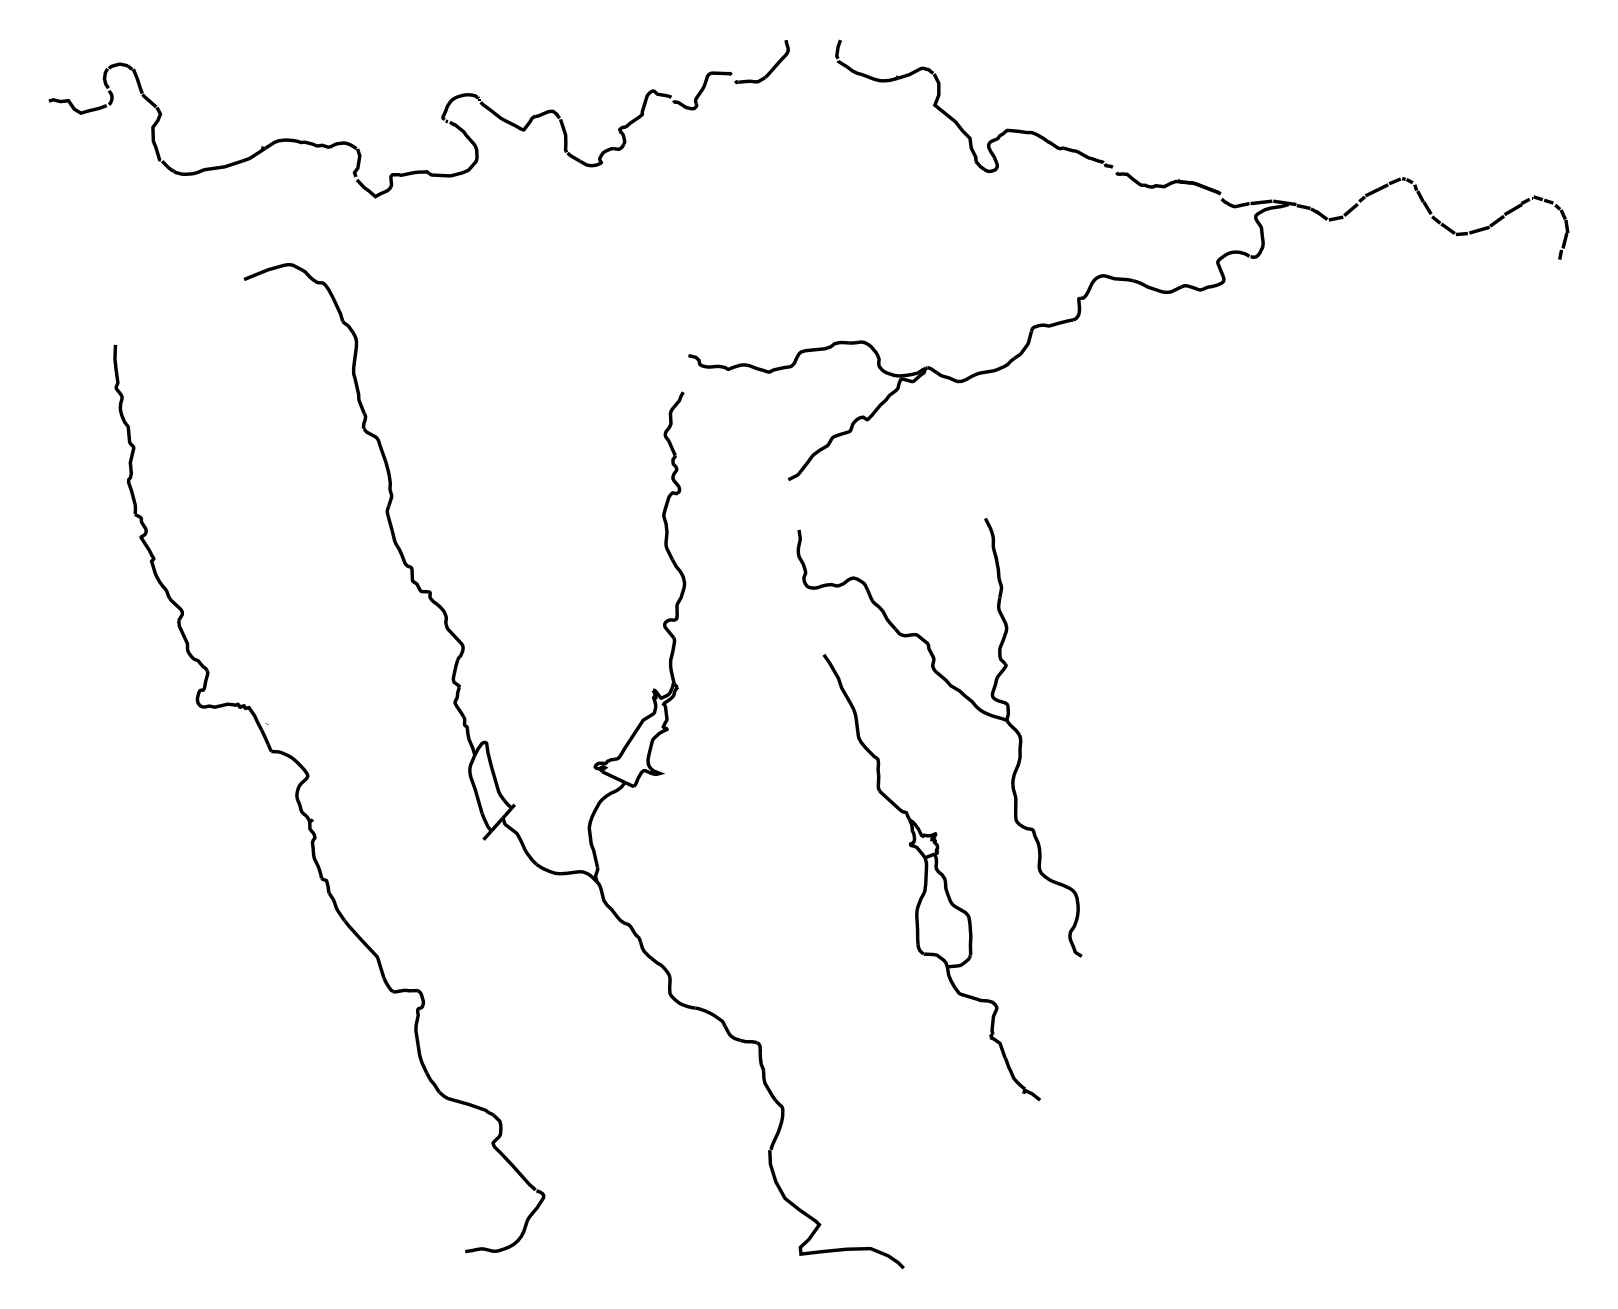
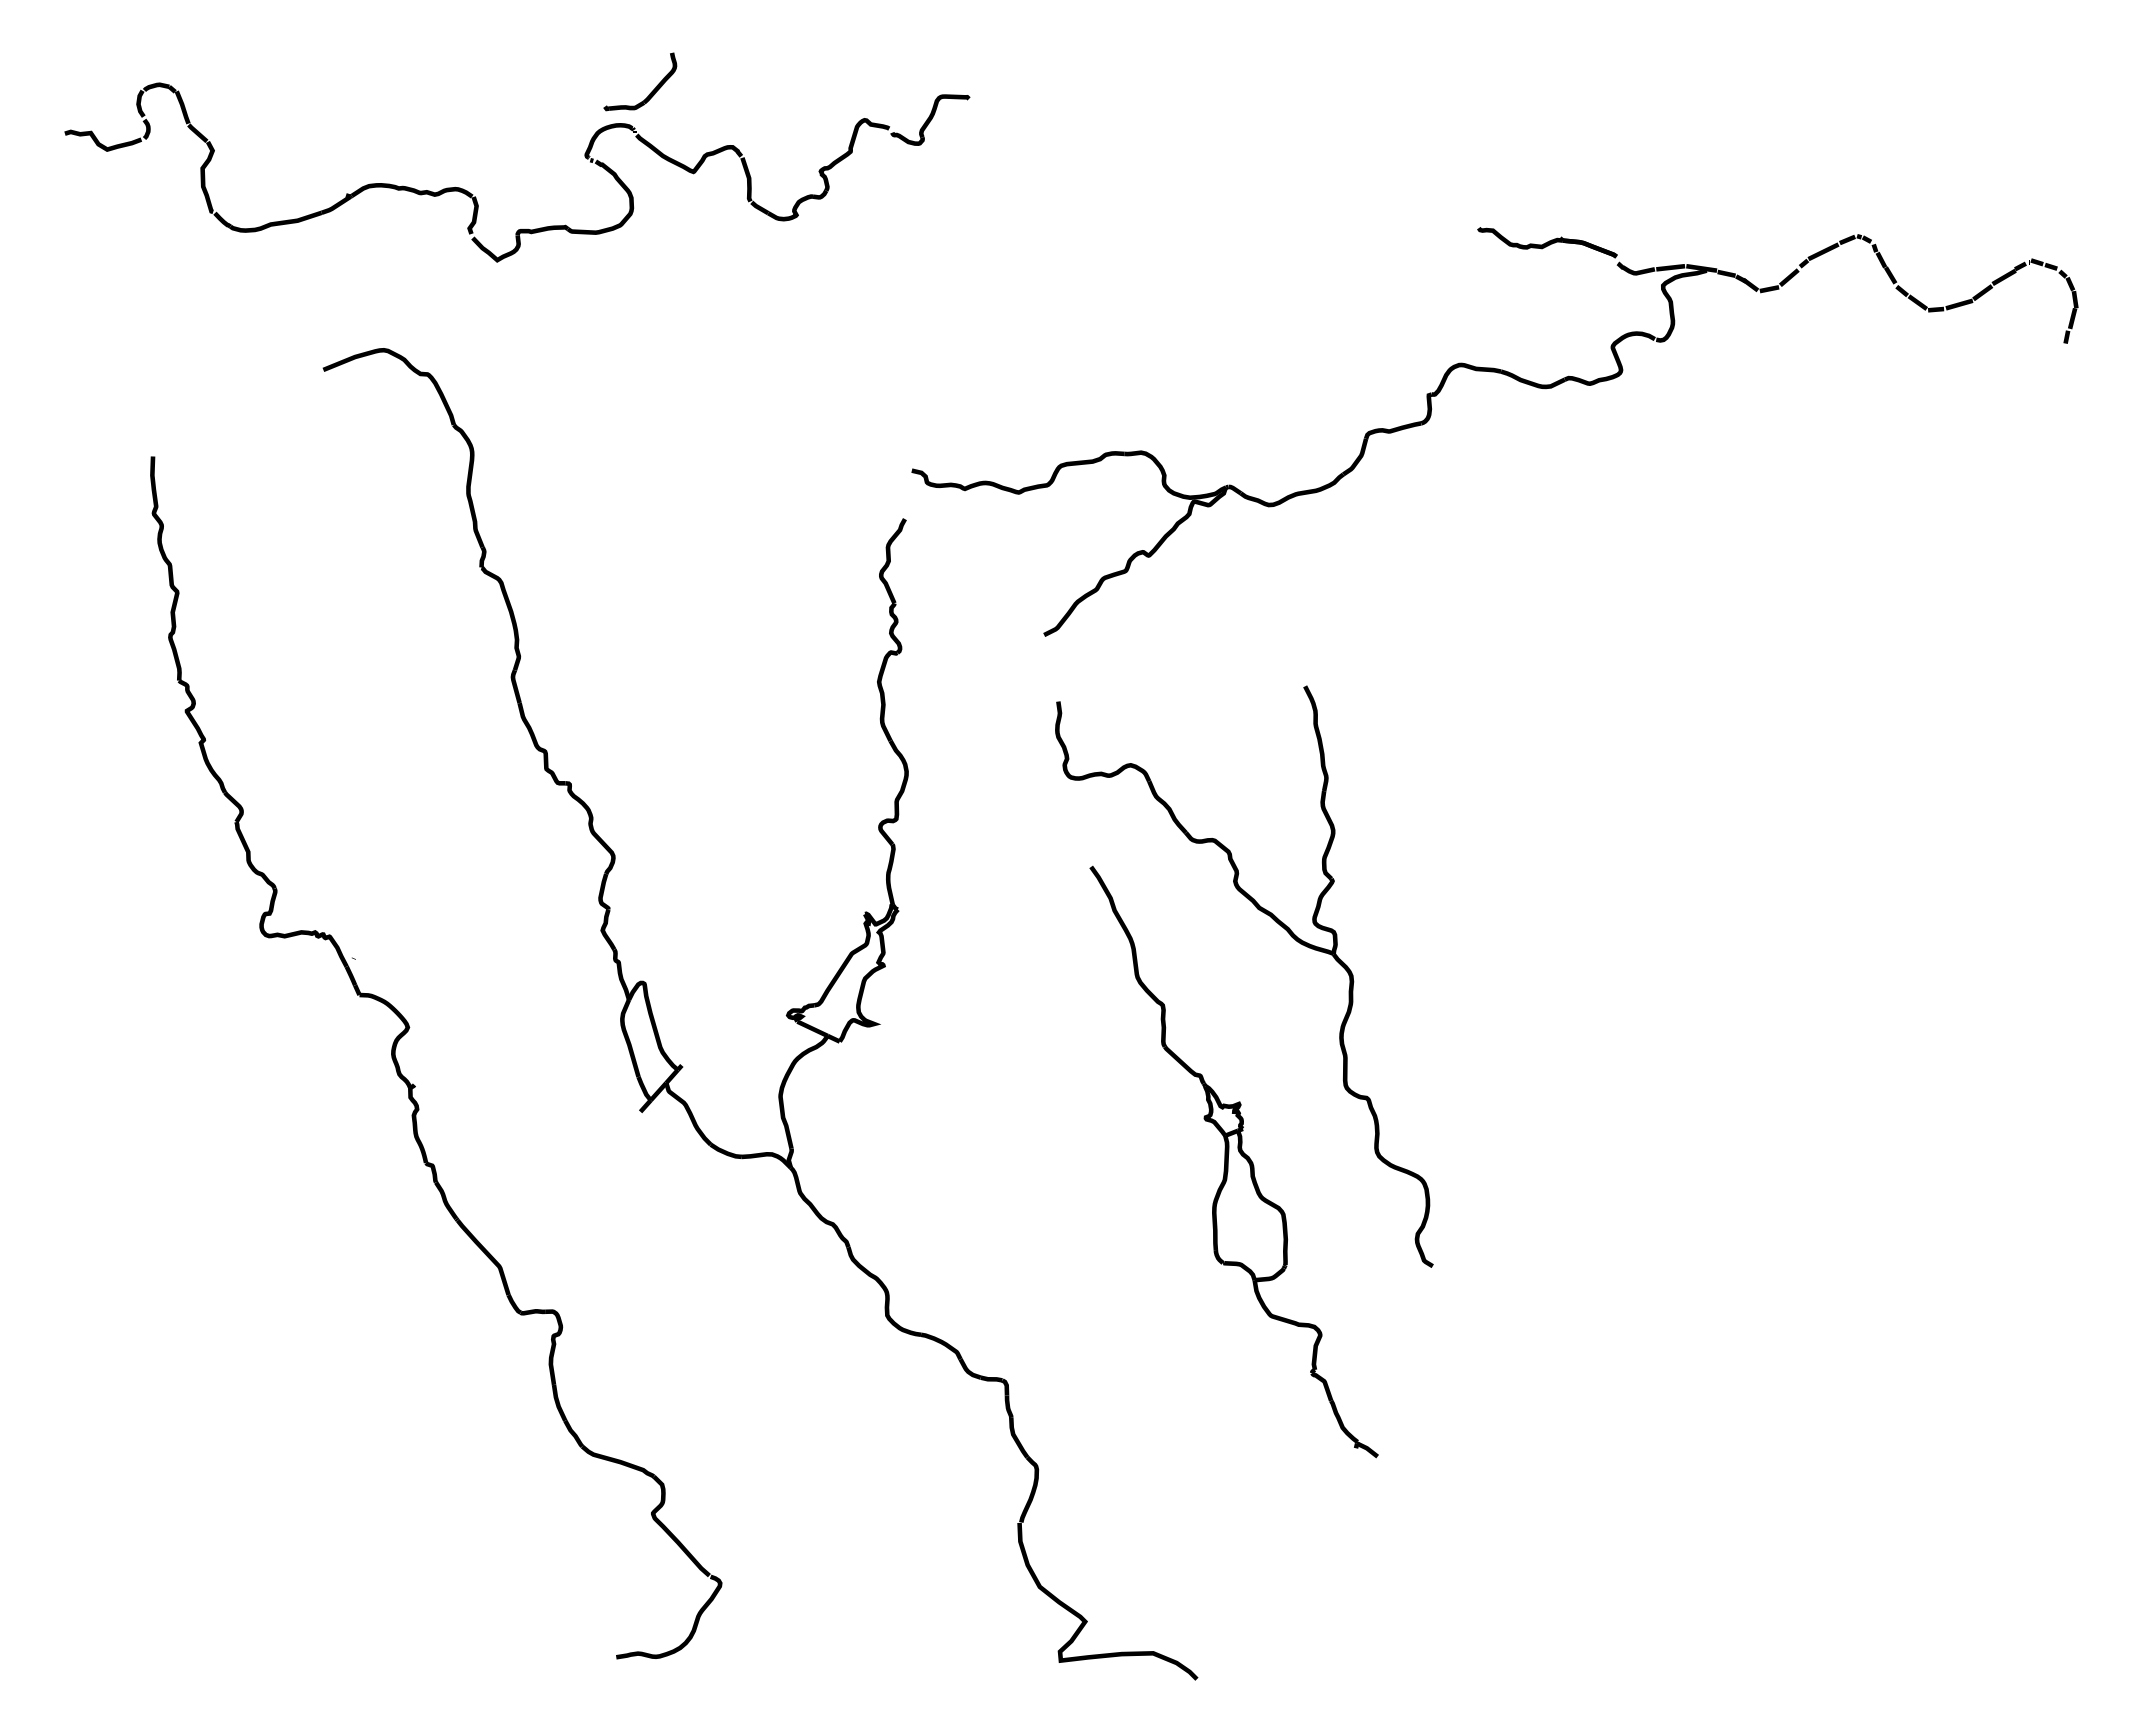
part: (770, 69) -> (651, 91), moved
part: (956, 120) -> (1267, 159), removed

